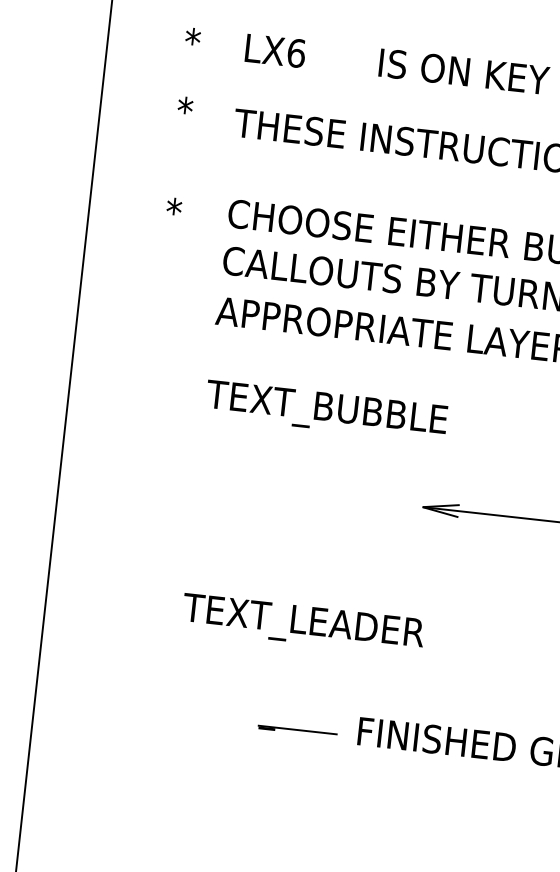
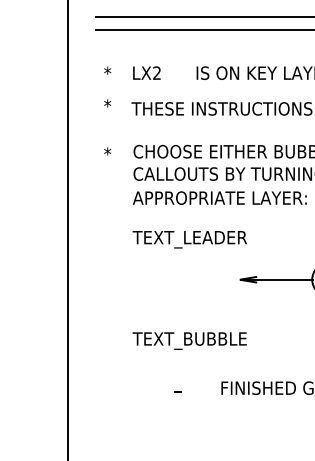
text: (297, 51) -> (157, 72), LX6 -> LX2
text: (381, 412) -> (215, 237), TEXT_BUBBLE -> TEXT_LEADER
text: (357, 625) -> (215, 338), TEXT_LEADER -> TEXT_BUBBLE
line: (297, 729) -> (192, 390), removed

